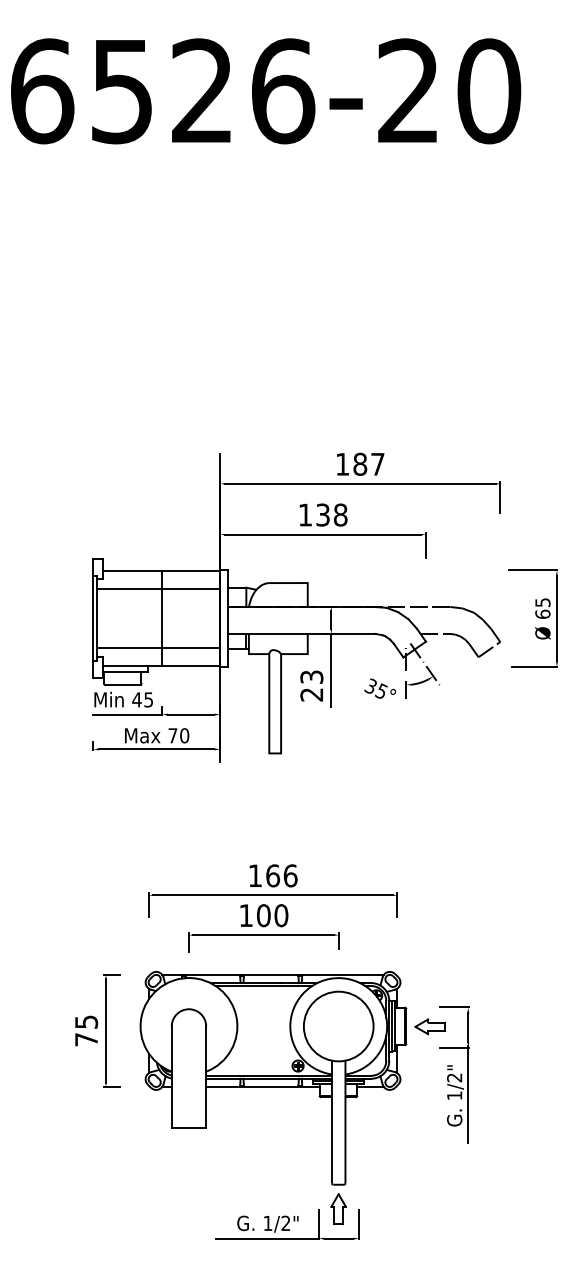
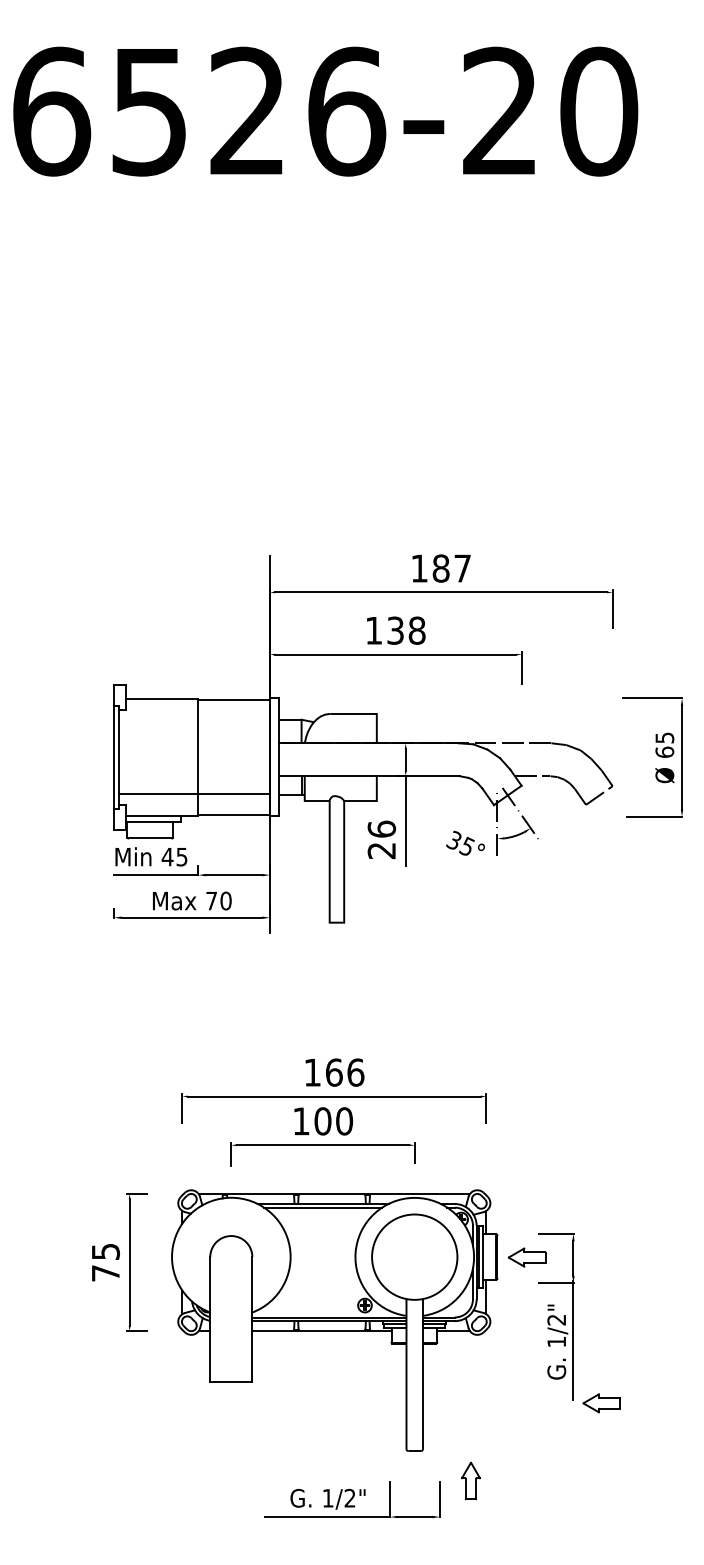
line: (158, 588) -> (193, 720), removed
text: (311, 676) -> (381, 828), 23 -> 26
part: (491, 1145) -> (601, 1402), added
part: (338, 1208) -> (470, 1480), moved

